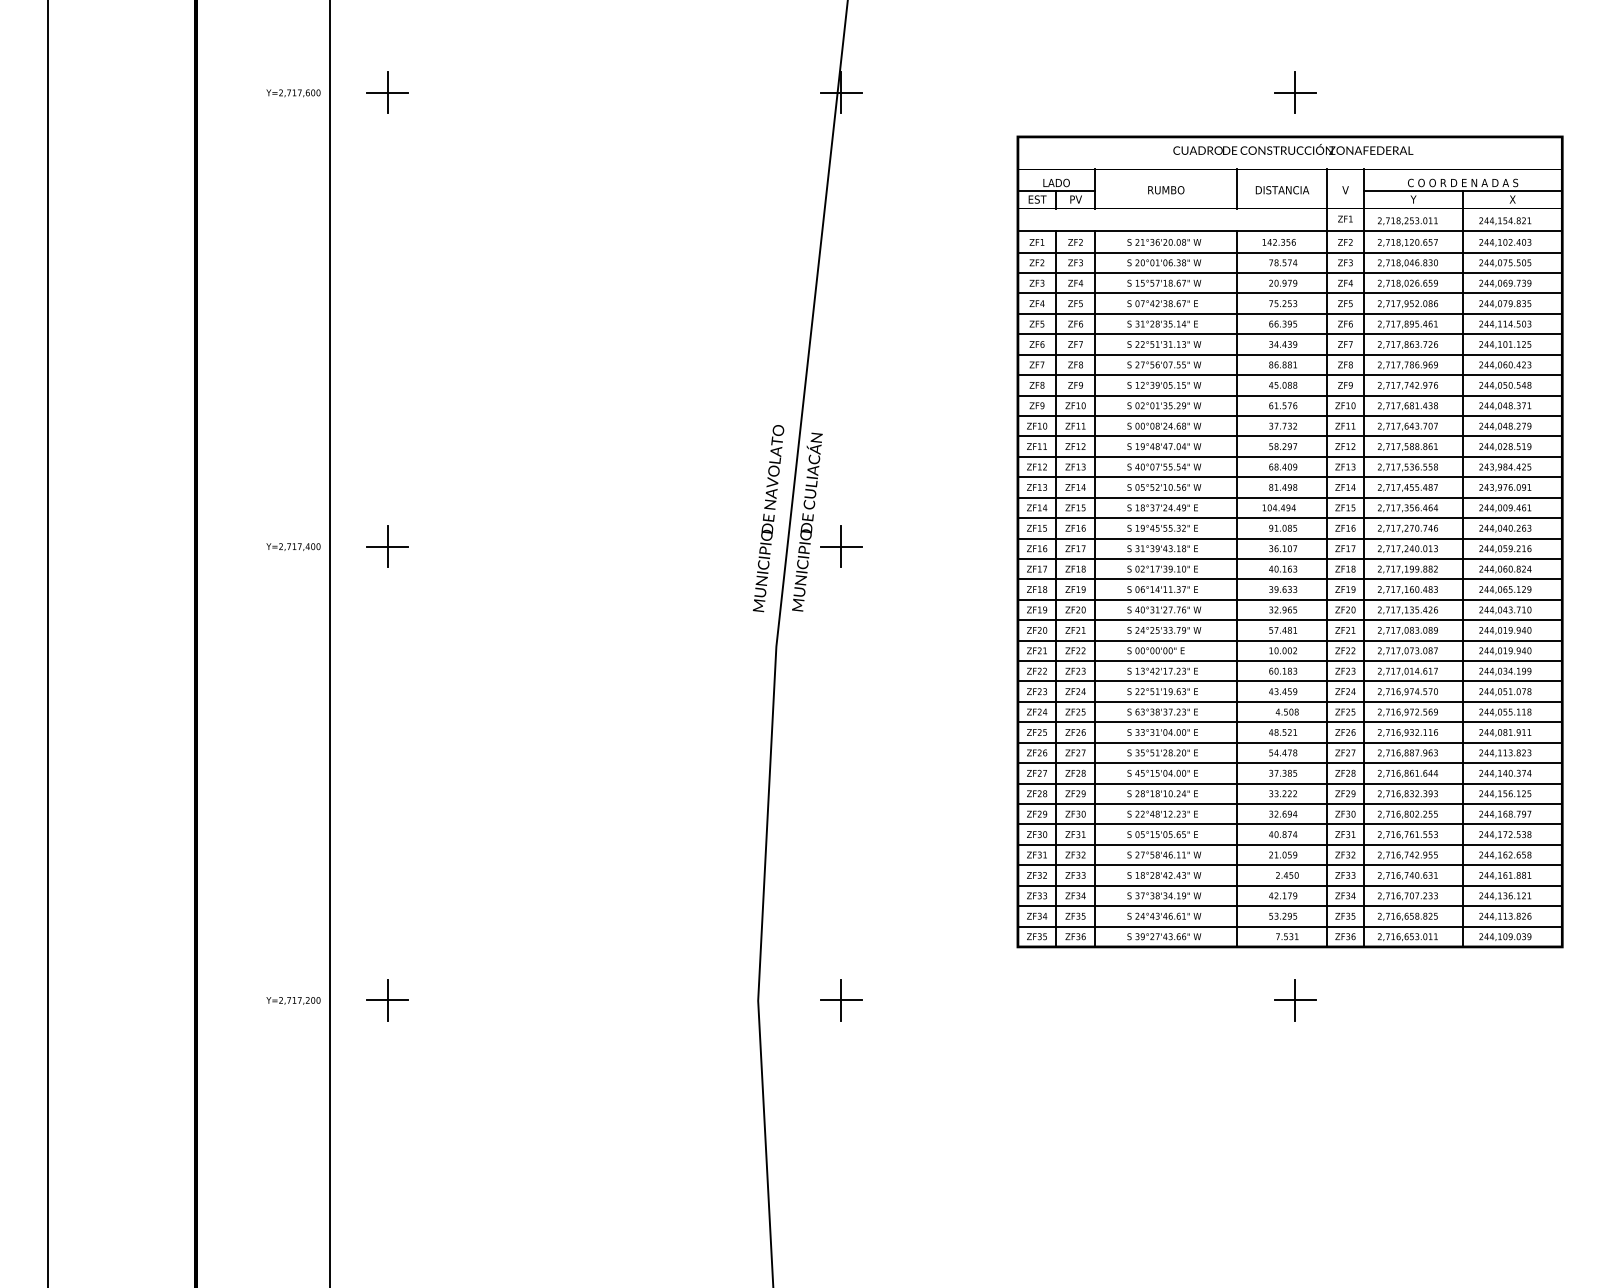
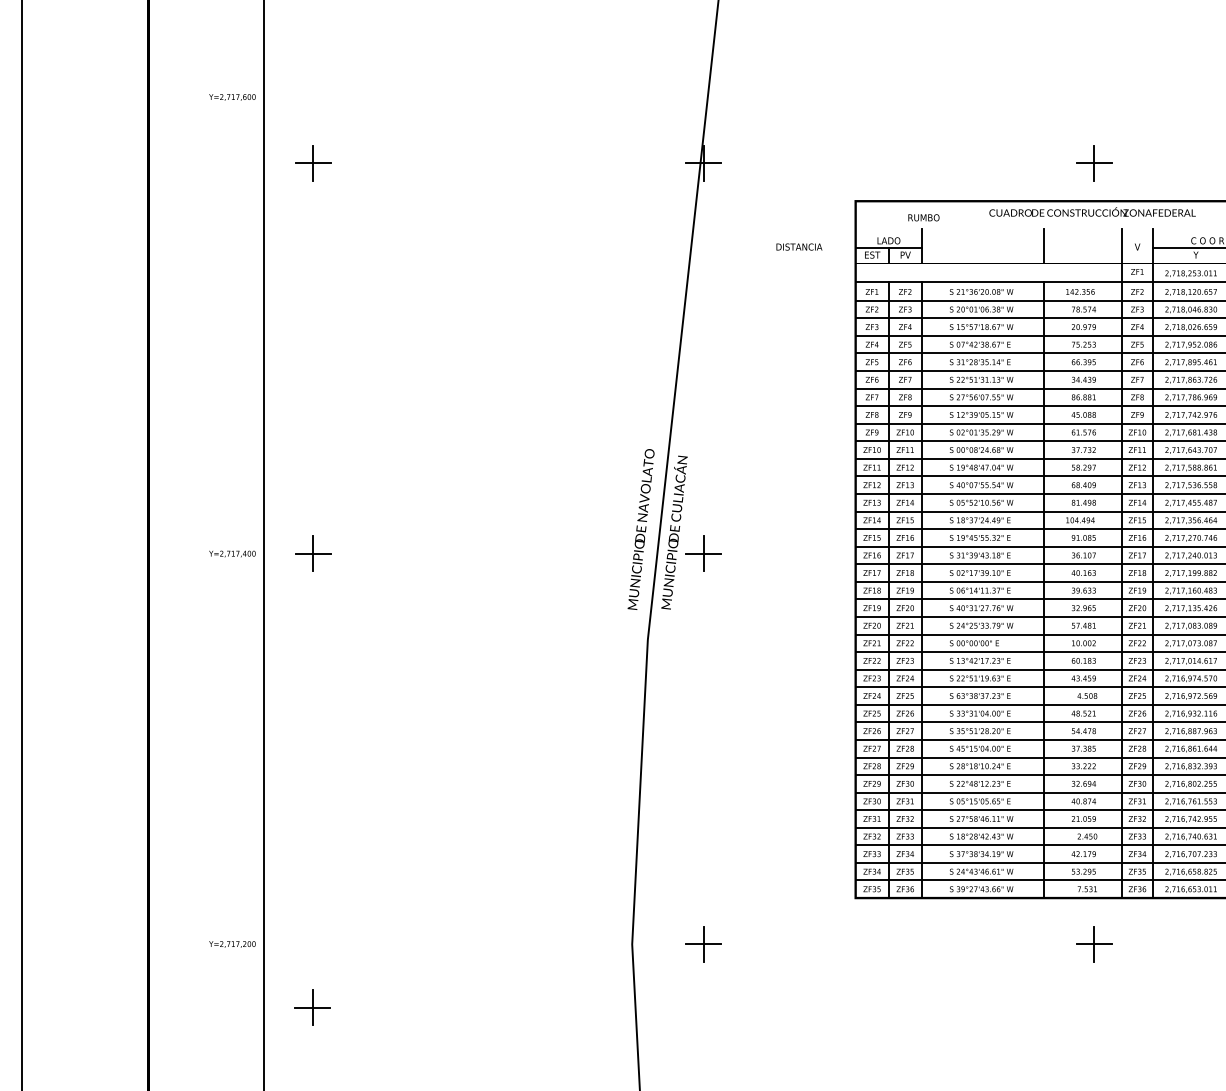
text: (293, 93) -> (232, 97), moved
text: (1166, 190) -> (924, 218), moved
text: (1282, 190) -> (799, 247), moved
part: (387, 1000) -> (312, 1007), moved

